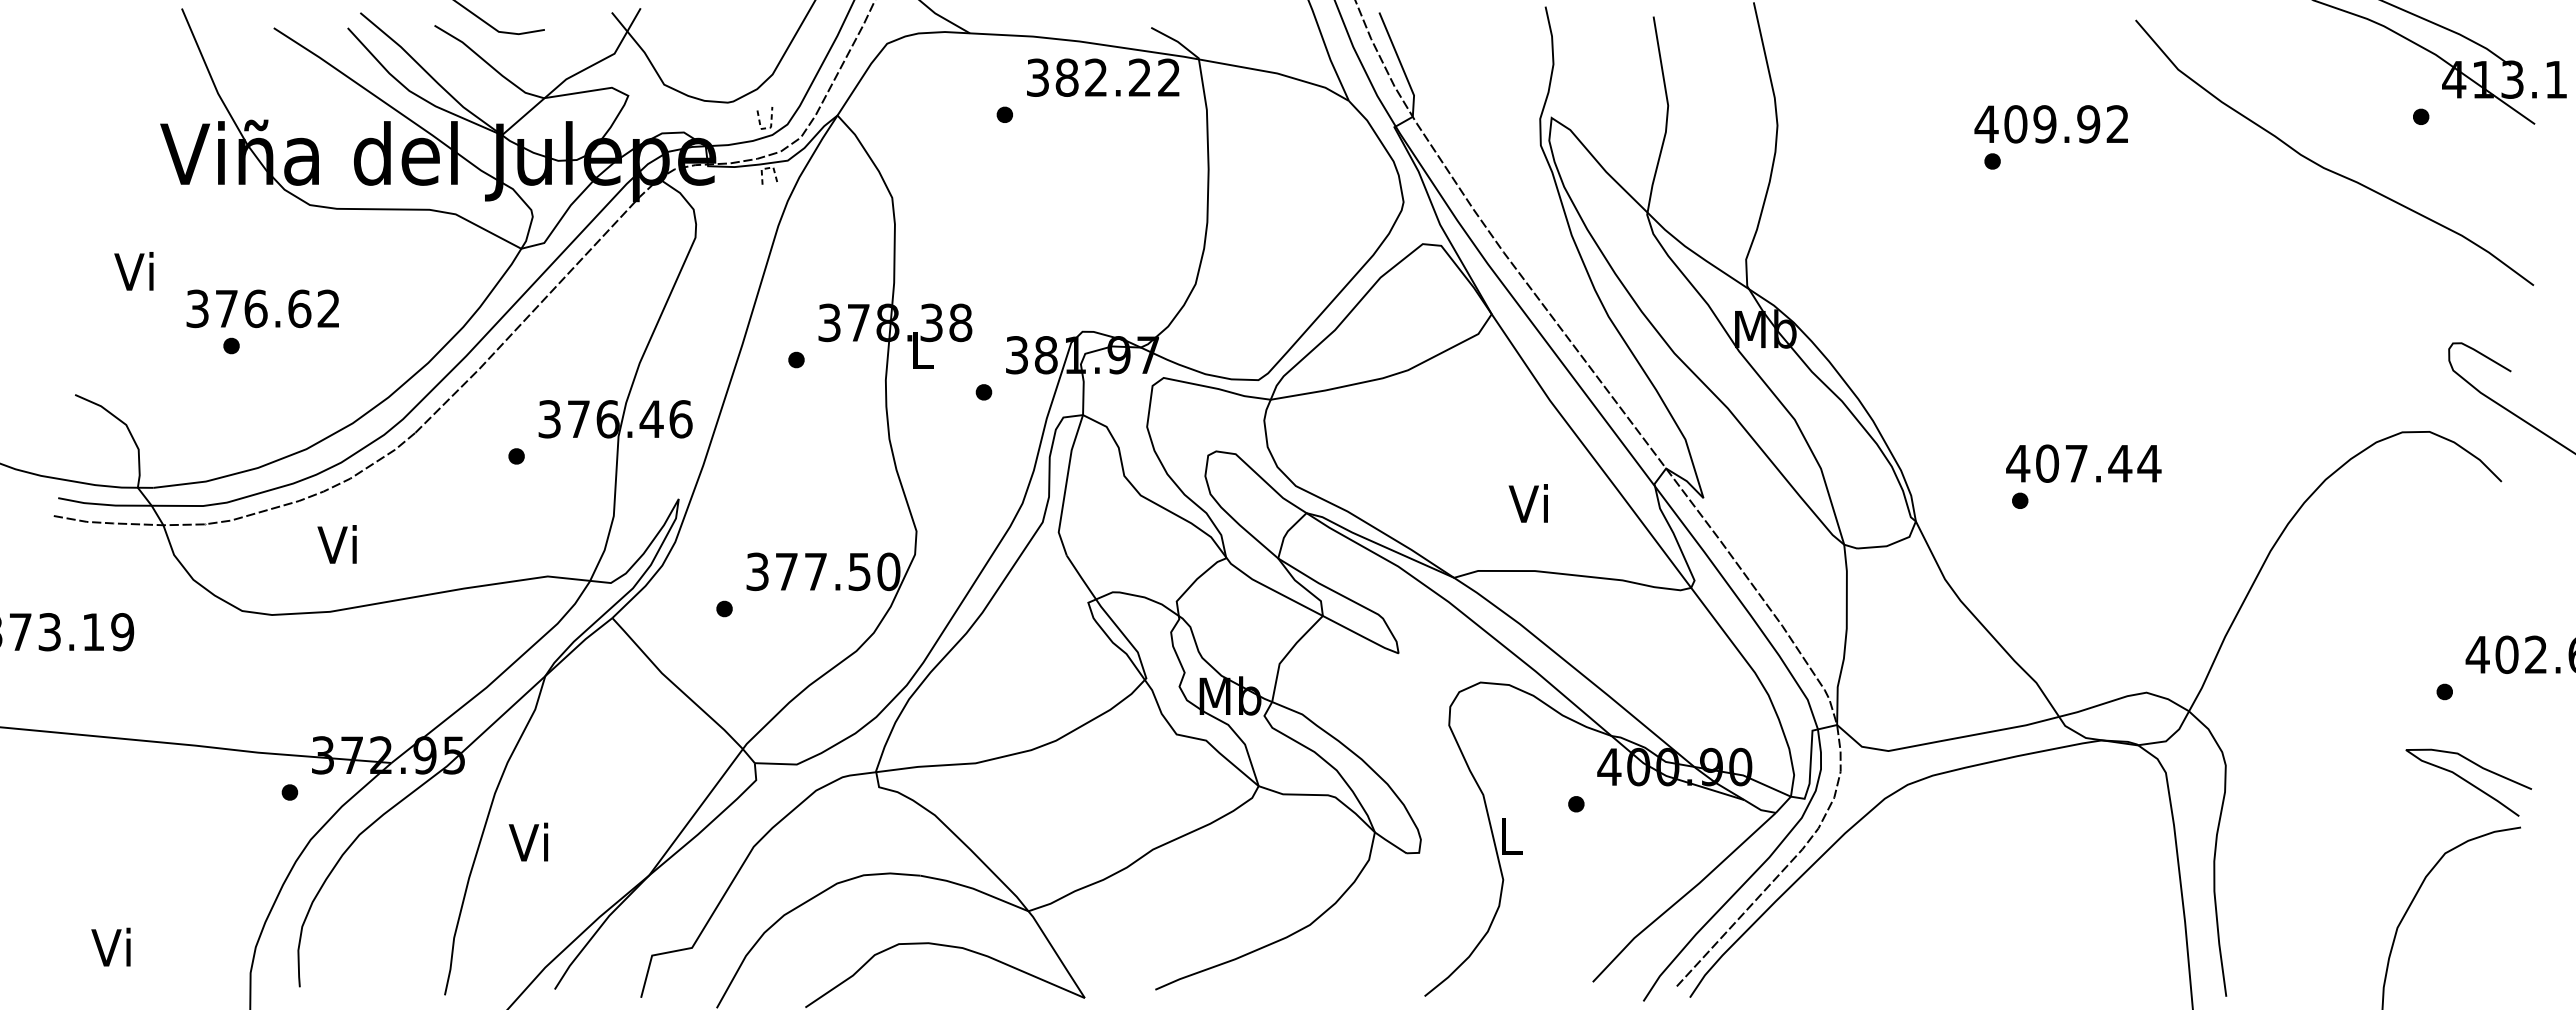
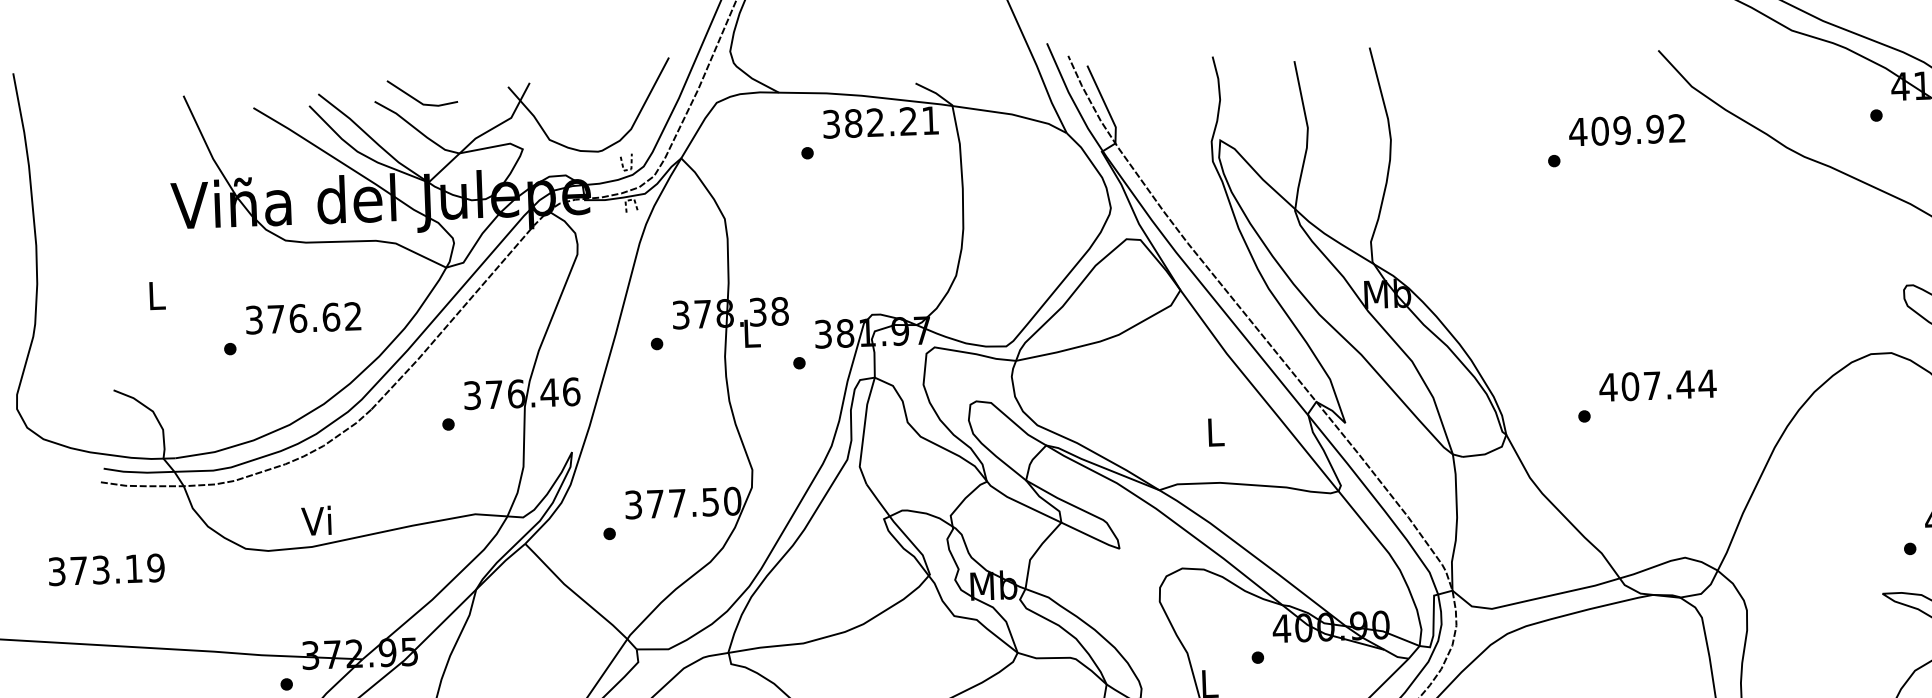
text: (1168, 77) -> (929, 120), 382.22 -> 382.21
text: (2050, 124) -> (1626, 130), moved
text: (133, 271) -> (154, 295), Vi -> L
text: (262, 308) -> (303, 318), moved
text: (2083, 463) -> (1657, 385), moved
text: (1527, 503) -> (1212, 432), Vi -> L
text: (336, 544) -> (315, 520), moved

